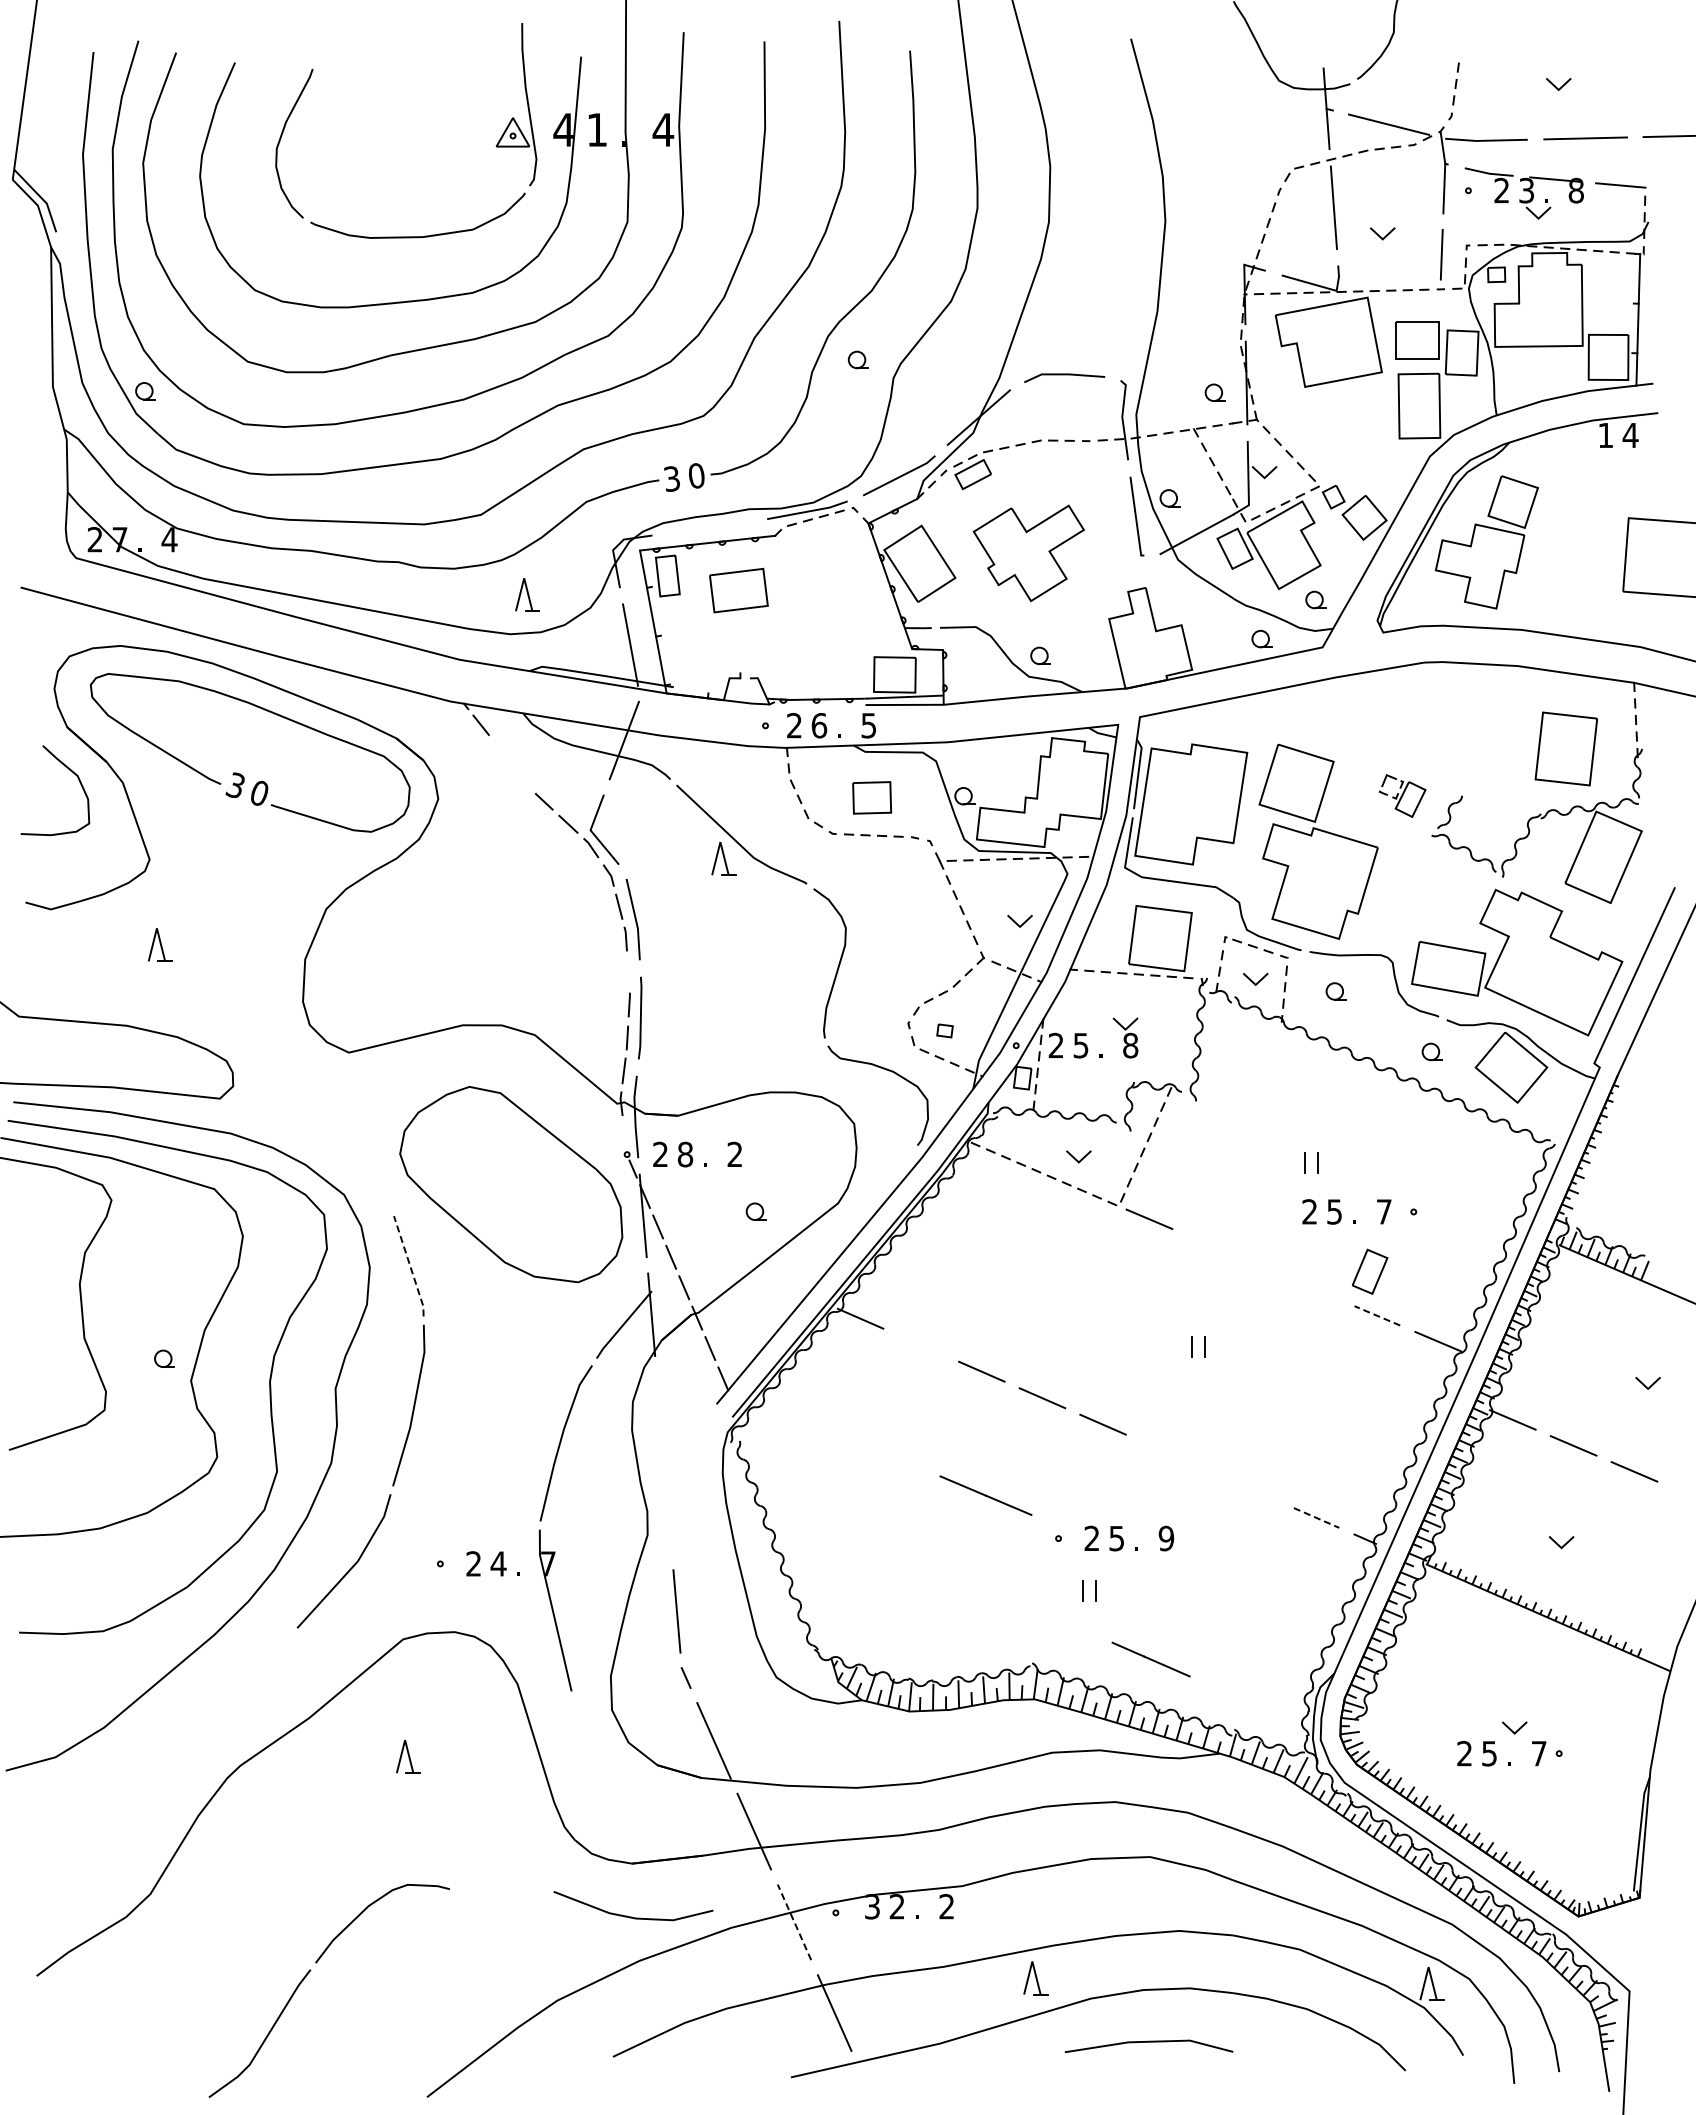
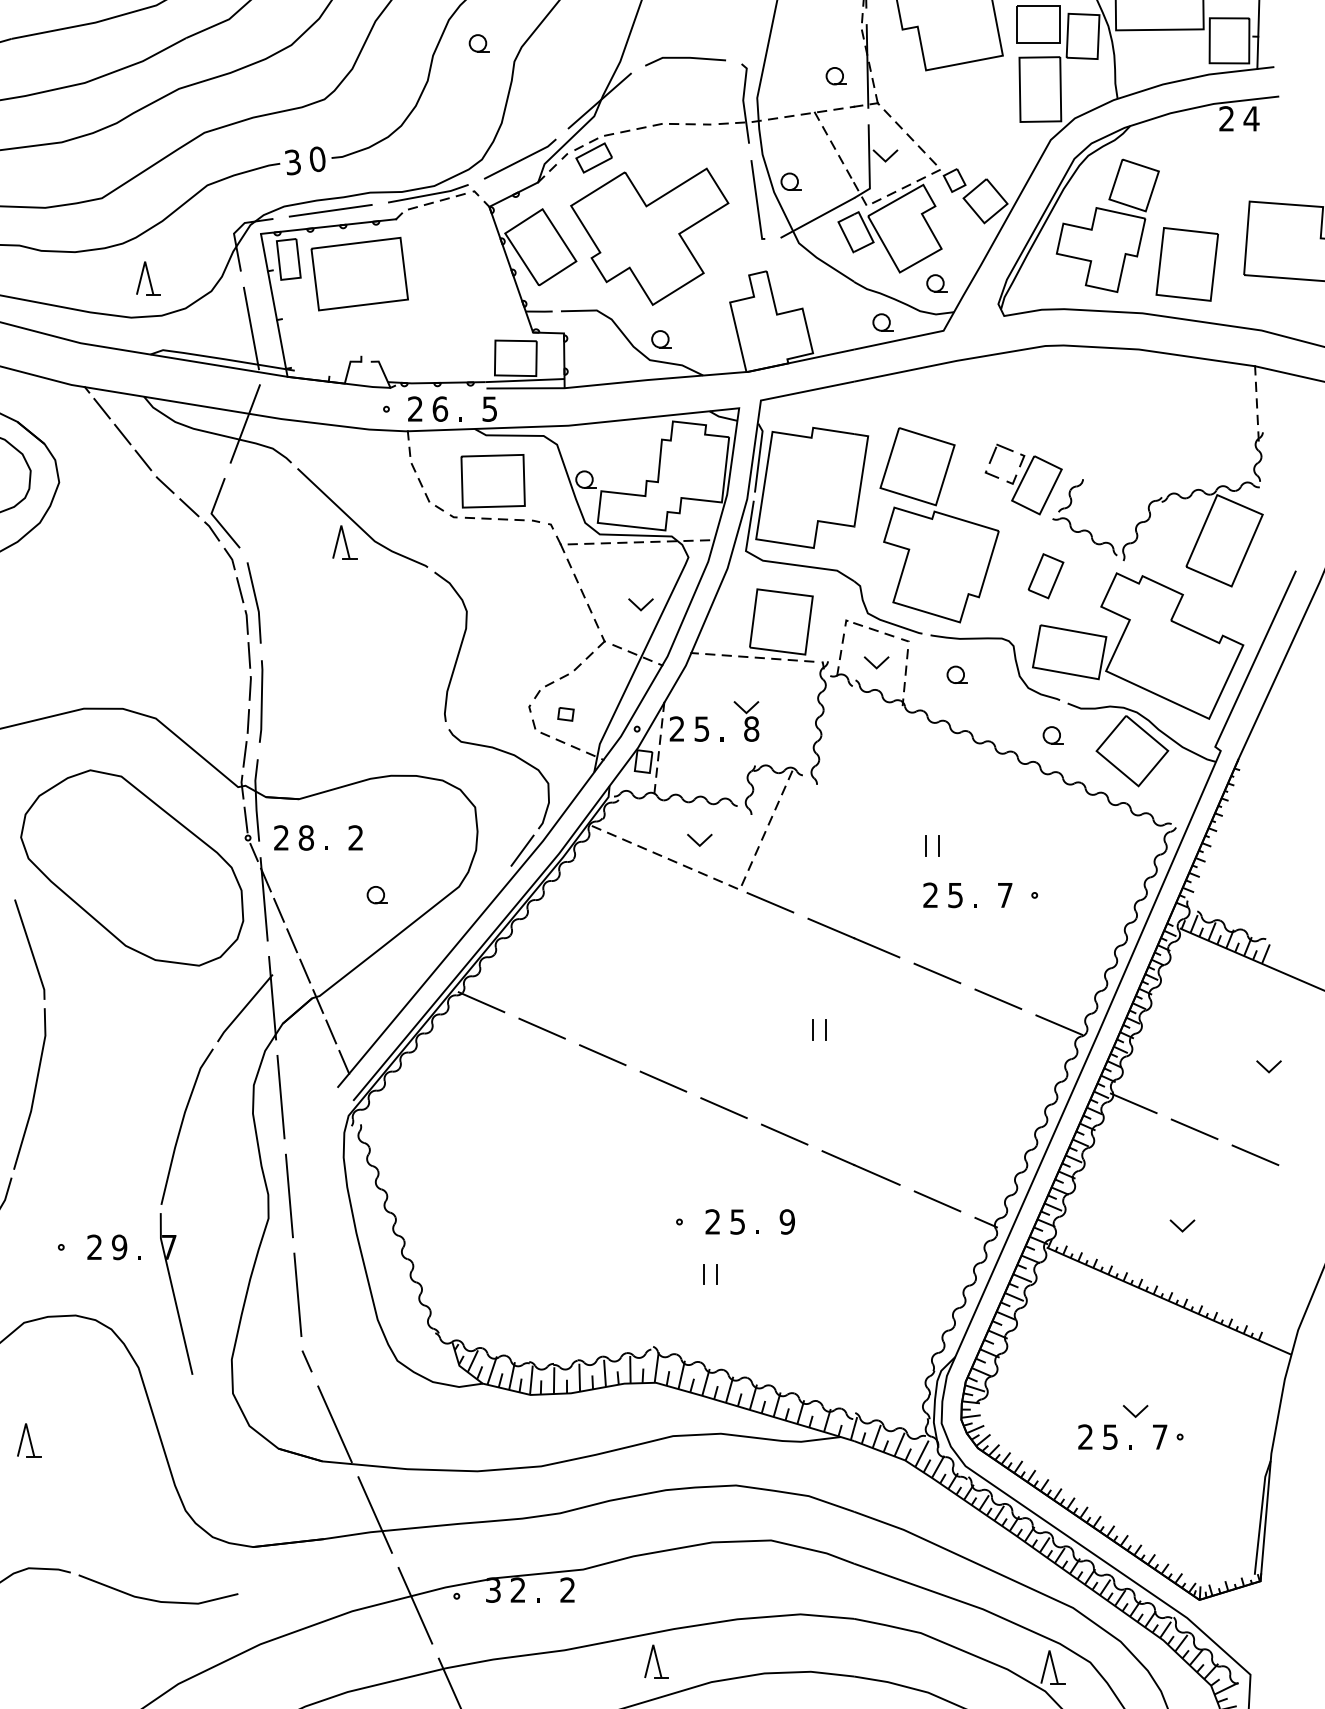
text: (1605, 434) -> (1226, 117), 1 -> 2
line: (709, 527) -> (330, 210), added
part: (1028, 553) -> (649, 236), size x1.43
part: (738, 590) -> (359, 273), size x1.67
part: (1566, 748) -> (1187, 263), moved
line: (501, 750) -> (122, 433), added
line: (522, 776) -> (143, 459), added
part: (1402, 795) -> (1023, 478), size x1.67
part: (871, 797) -> (492, 480), size x1.67
line: (628, 971) -> (249, 654), added
line: (624, 1136) -> (245, 819), added
line: (901, 1167) -> (522, 850), added
line: (410, 1266) -> (31, 949), dashed -> solid
part: (1370, 1271) -> (1046, 575), moved
line: (1316, 1289) -> (937, 972), added
line: (1377, 1315) -> (998, 998), dashed -> solid
line: (920, 1345) -> (541, 1028), added
line: (659, 1413) -> (280, 1096), added
line: (1163, 1451) -> (784, 1134), added
line: (985, 1495) -> (853, 937), moved
line: (668, 1512) -> (289, 1195), added
line: (1316, 1517) -> (937, 1200), dashed -> solid
text: (498, 1563) -> (119, 1246), 4 -> 9
line: (1150, 1659) -> (860, 1167), moved
line: (632, 1916) -> (157, 1599), moved
line: (794, 1921) -> (415, 1604), dashed -> solid

